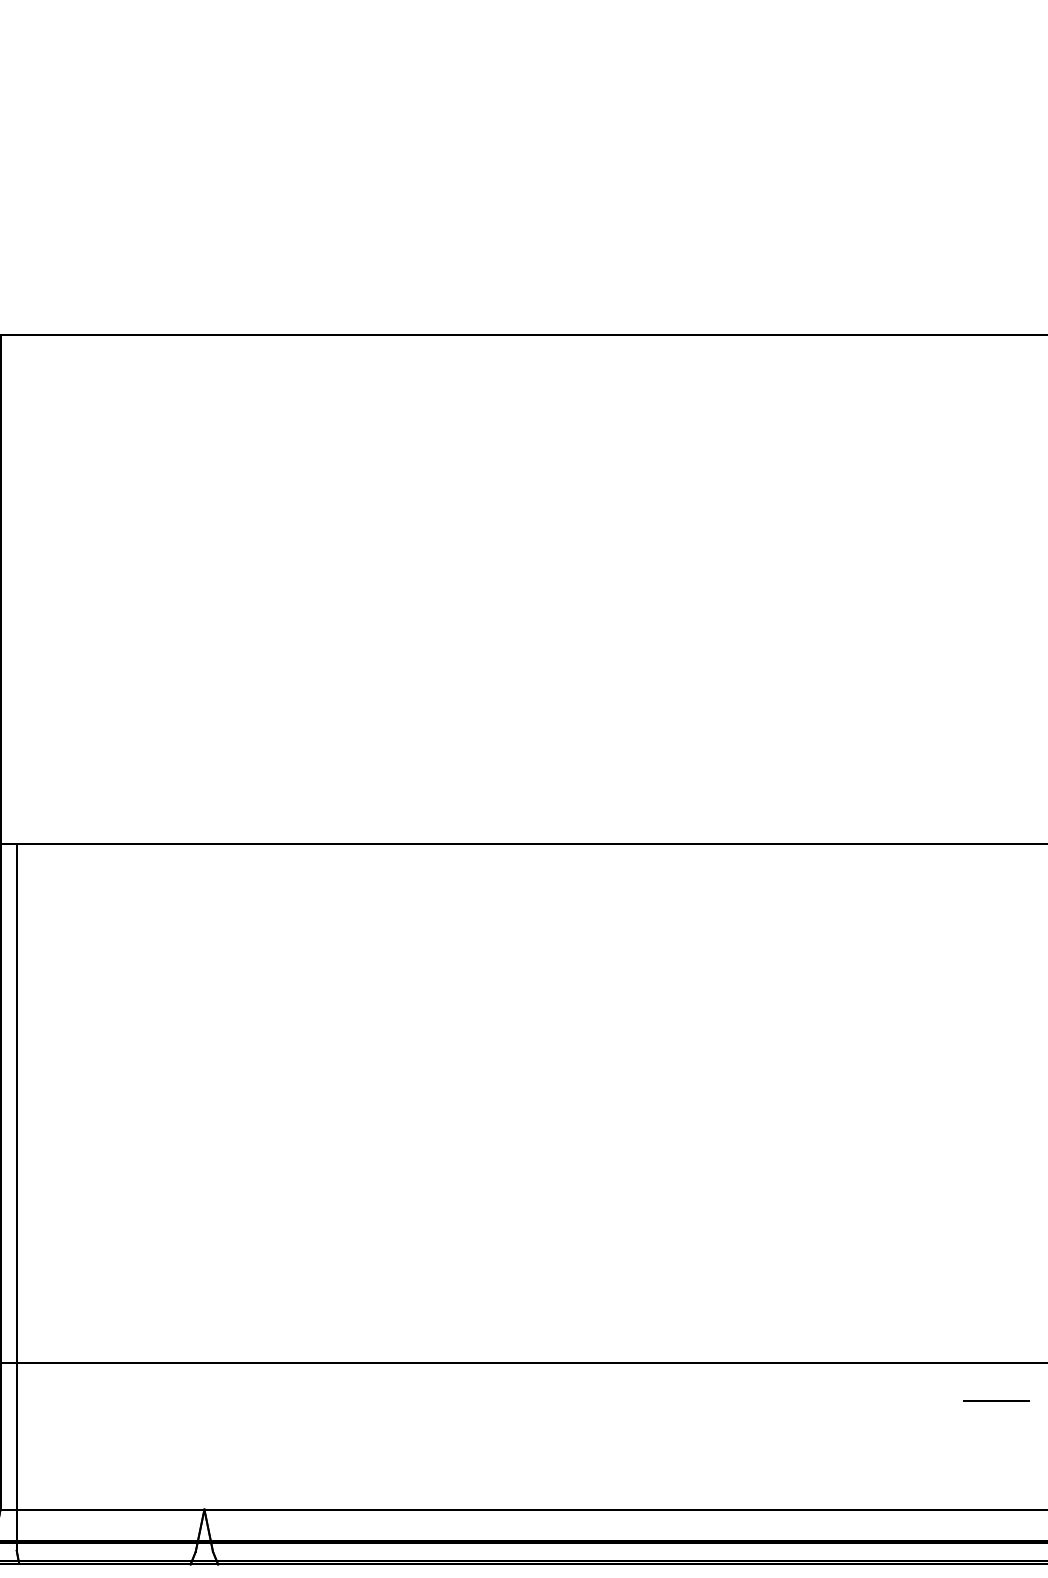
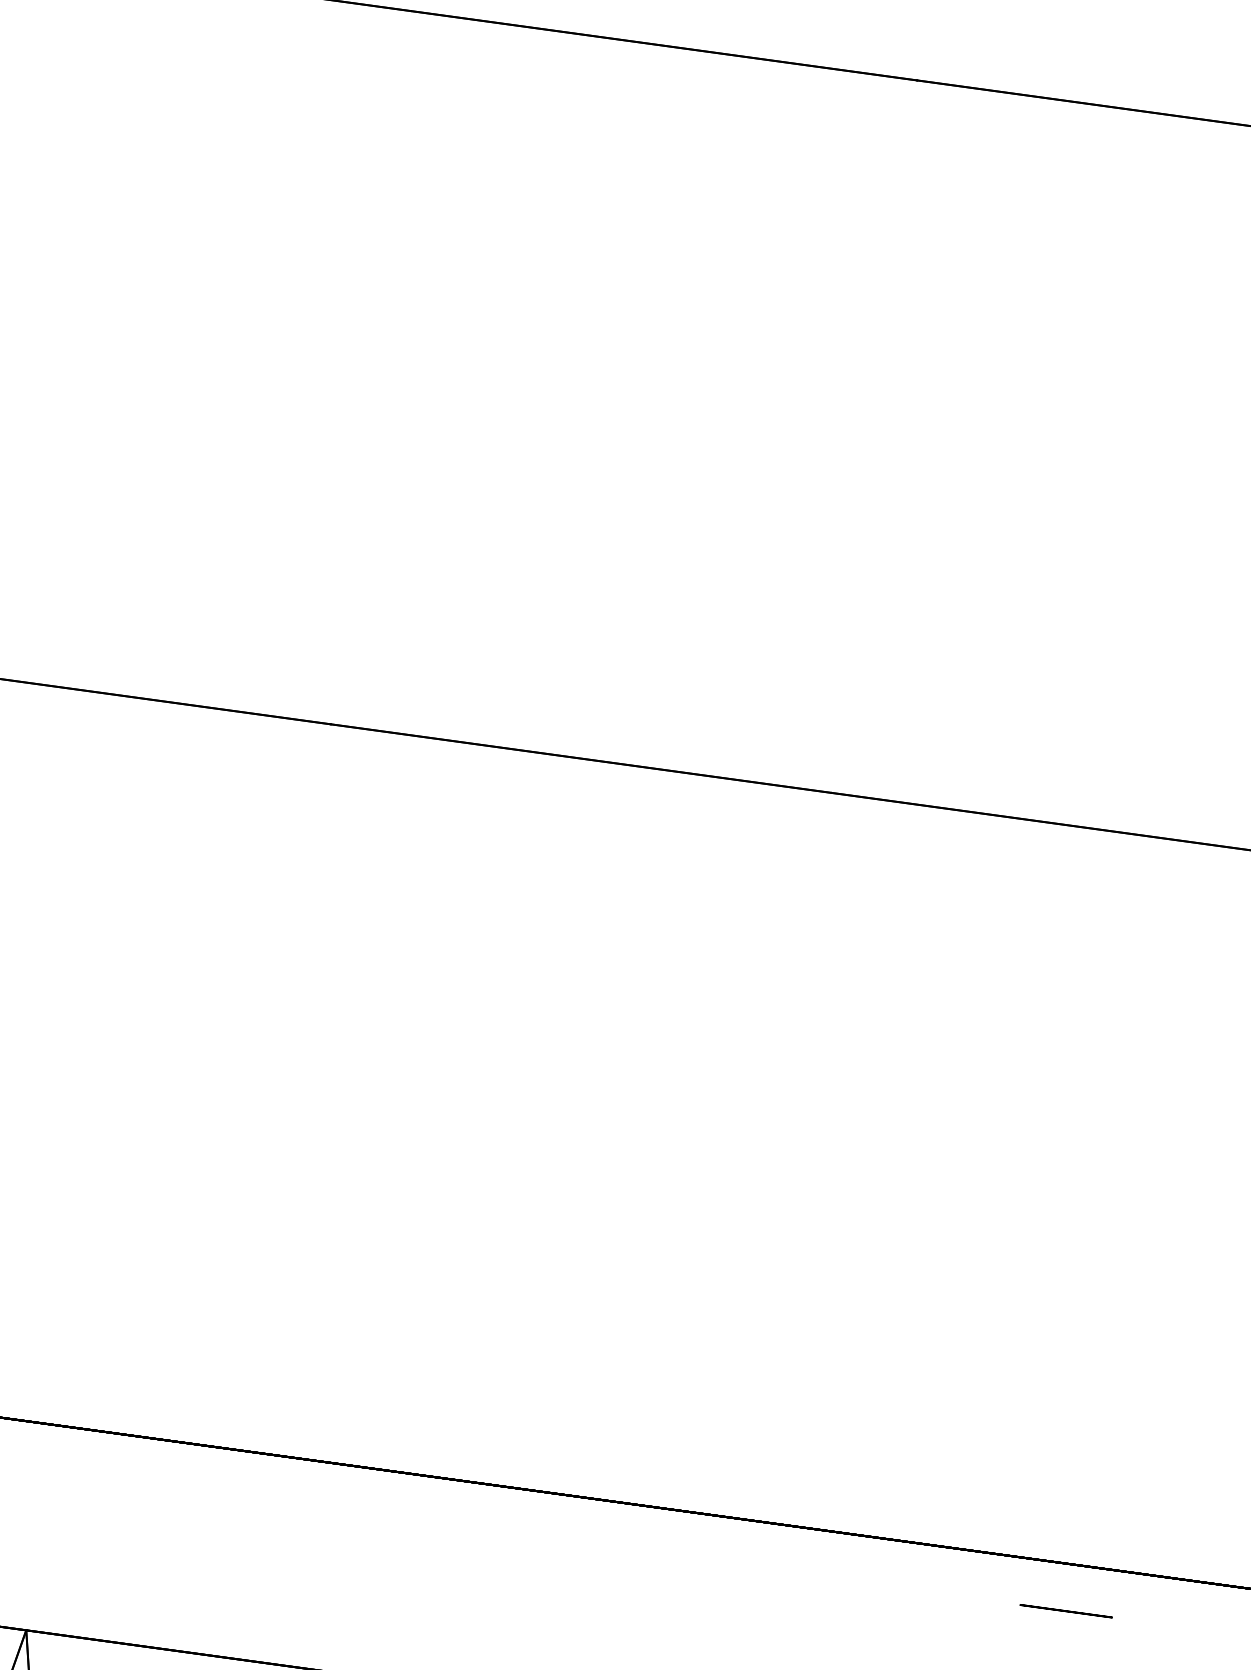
line: (996, 1400) -> (1066, 1610), moved

